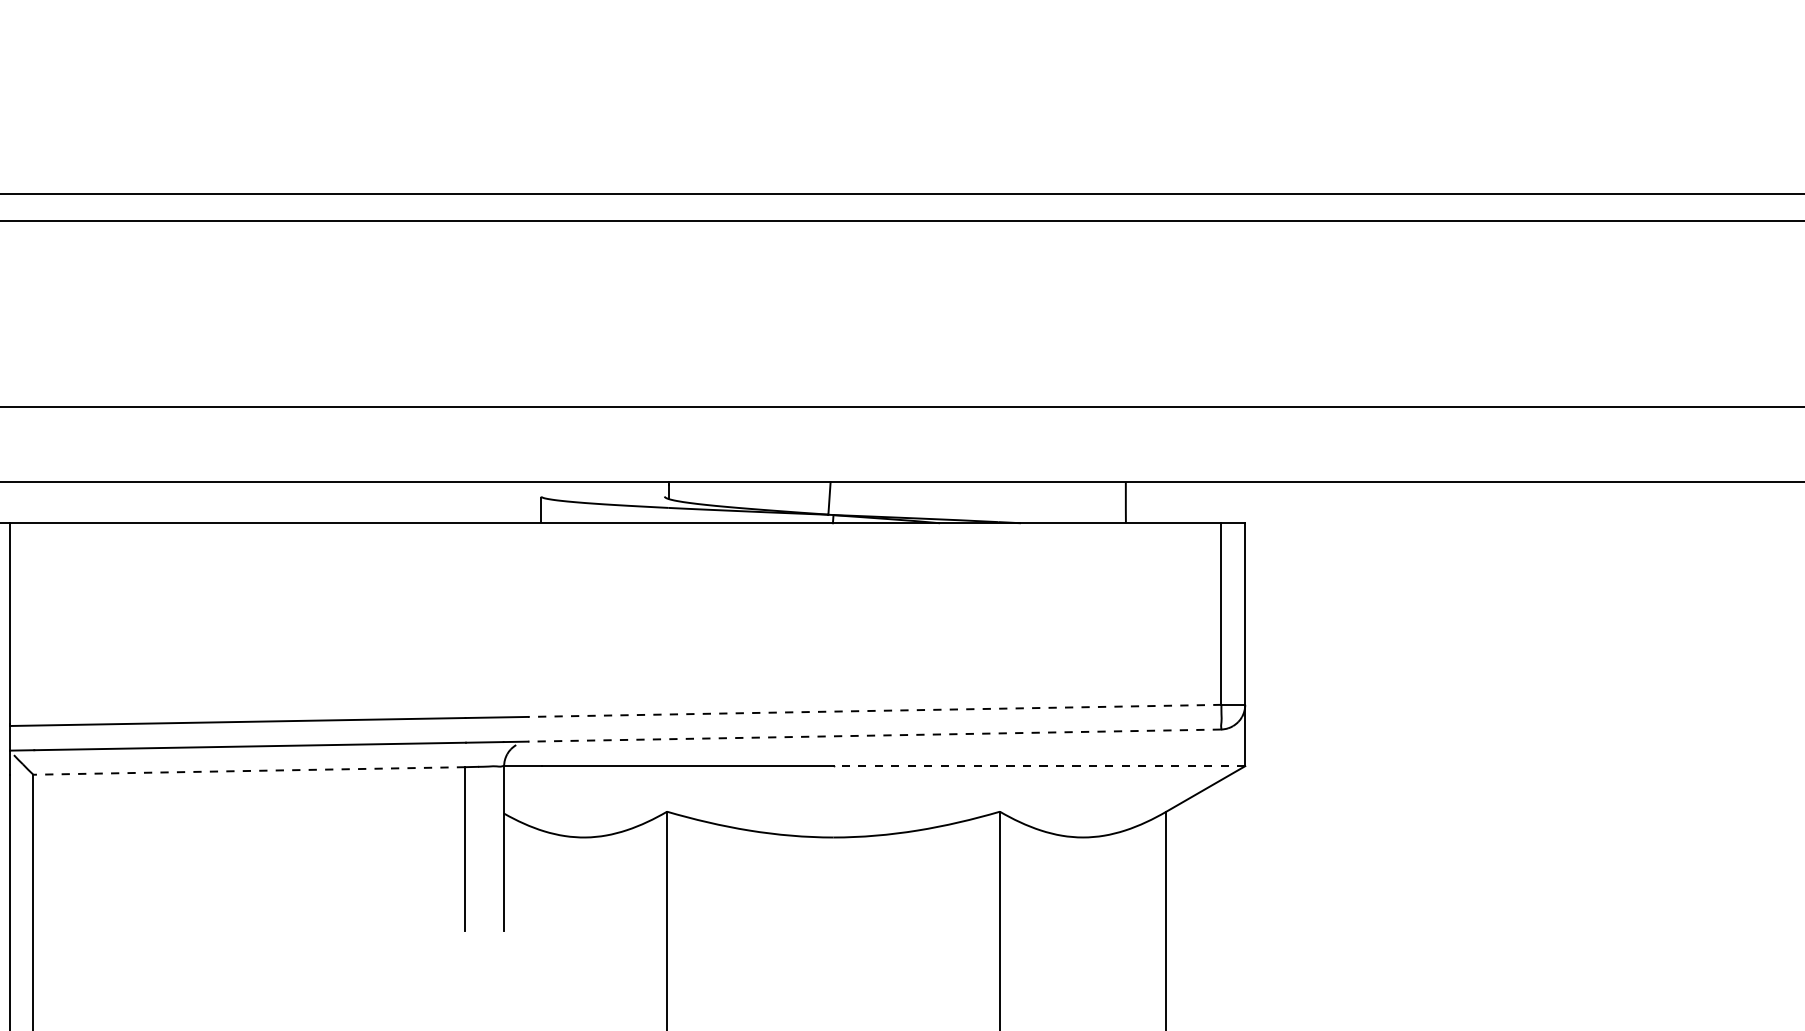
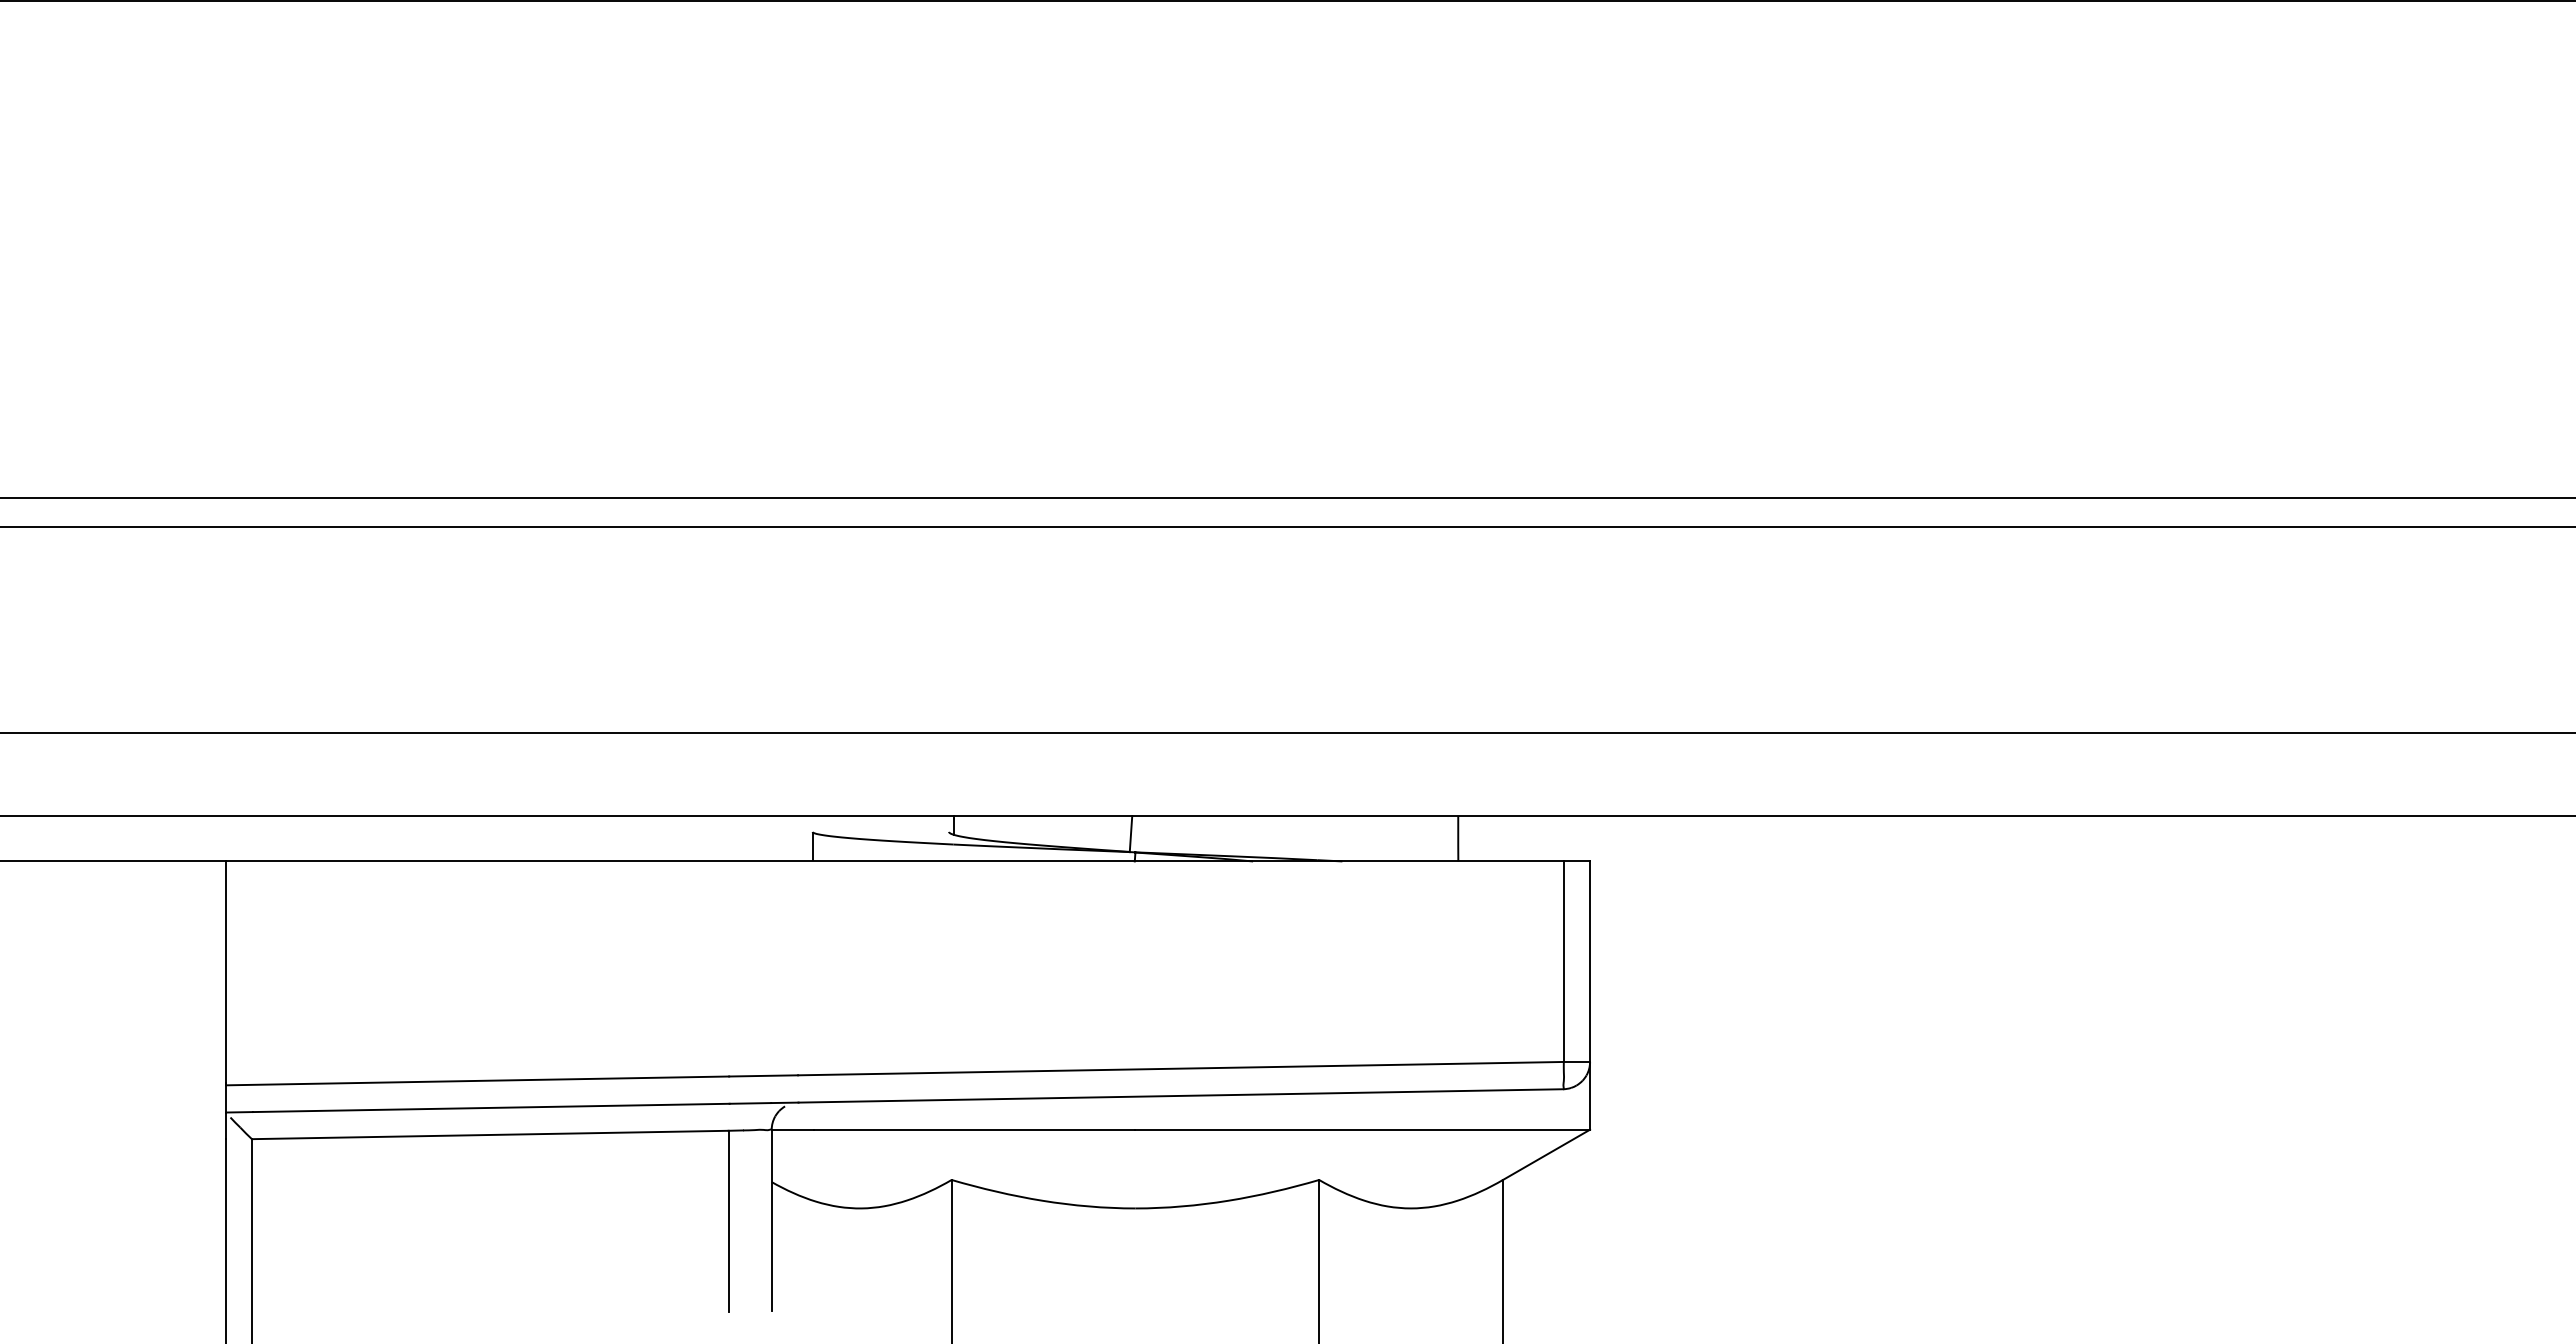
line: (874, 710) -> (1180, 1068), dashed -> solid
line: (874, 735) -> (1180, 1095), dashed -> solid
line: (1039, 766) -> (1362, 1129), dashed -> solid
line: (248, 770) -> (489, 1134), dashed -> solid

